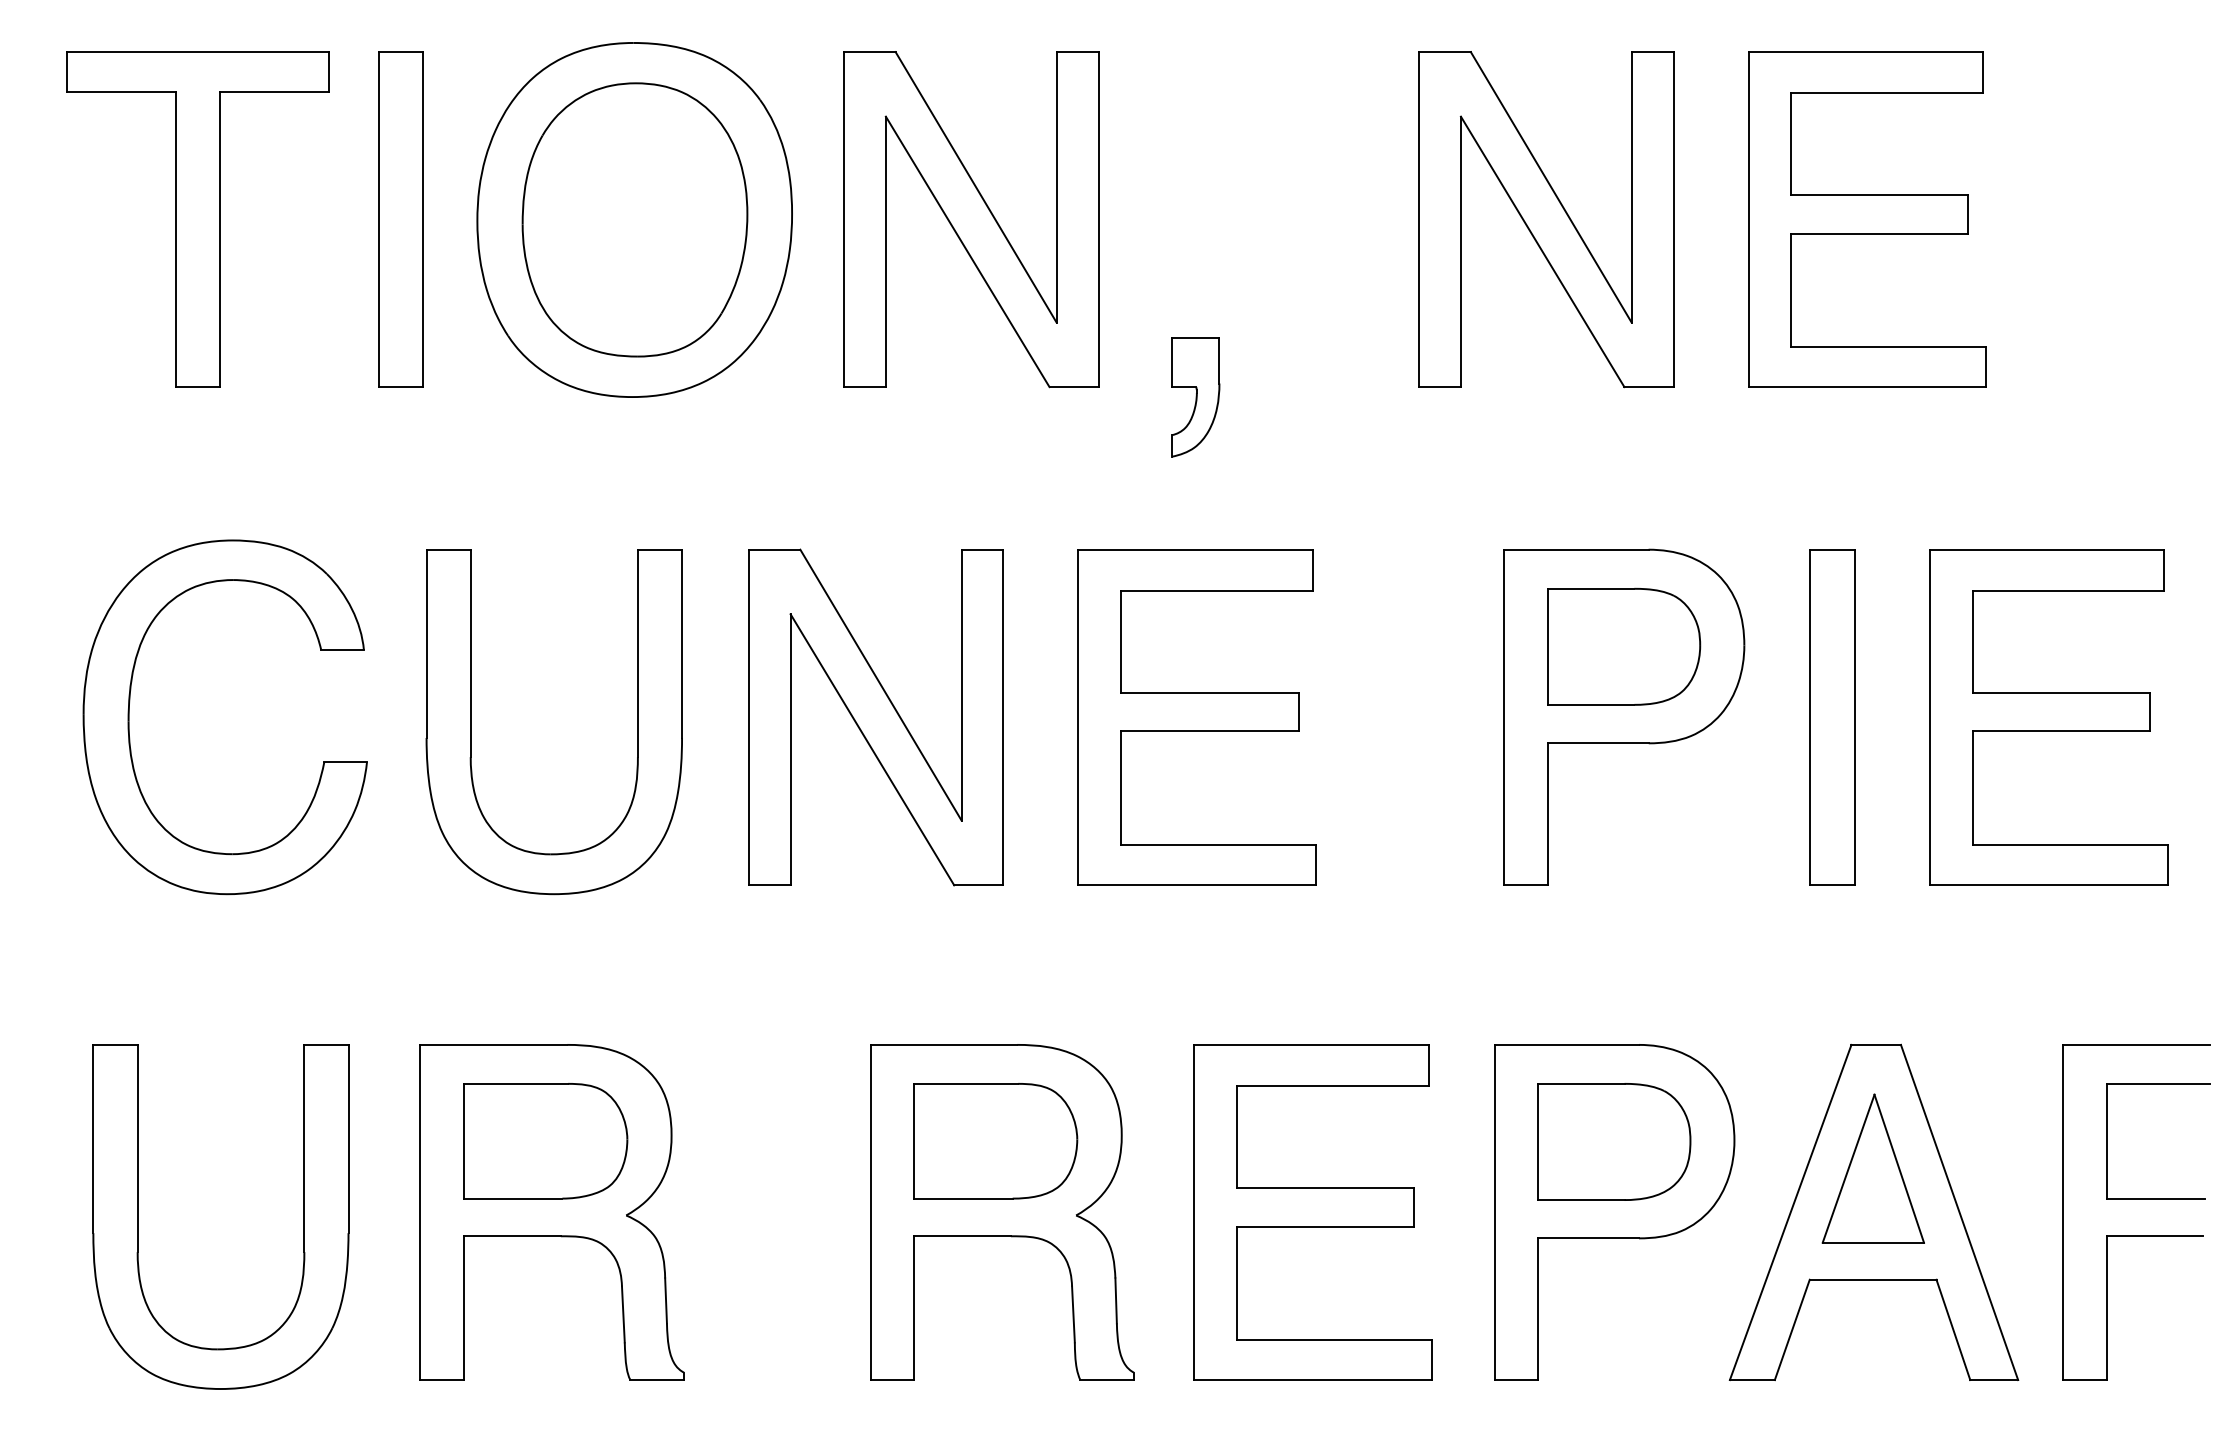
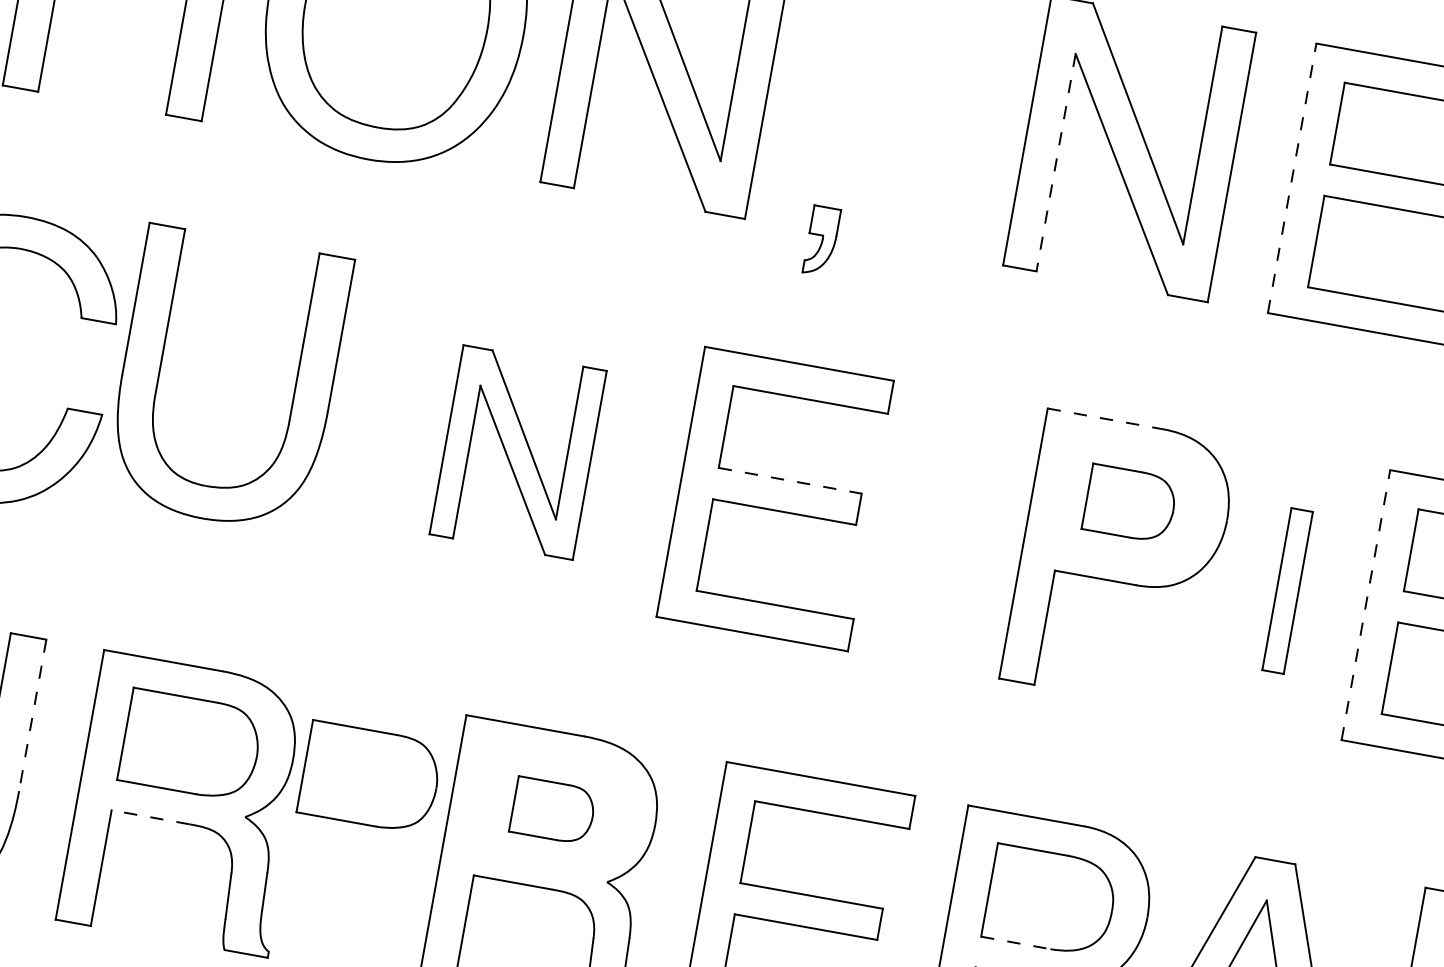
line: (1748, 219) -> (1292, 178), solid -> dashed
line: (1460, 252) -> (1055, 163), solid -> dashed
part: (1195, 397) -> (821, 241), size x0.7
line: (1576, 549) -> (1105, 418), solid -> dashed
part: (1624, 646) -> (1130, 503), size x0.7
line: (1209, 692) -> (790, 480), solid -> dashed
part: (875, 717) -> (517, 452), size x0.7
part: (1832, 717) -> (1287, 591), size x0.6
line: (1929, 717) -> (1365, 605), solid -> dashed
part: (471, 722) -> (160, 368), moved
line: (348, 1139) -> (32, 715), solid -> dashed
part: (768, 1141) -> (370, 778), added
part: (995, 1141) -> (552, 810), size x0.6
line: (1581, 1200) -> (1015, 943), solid -> dashed
line: (511, 1236) -> (149, 817), solid -> dashed

